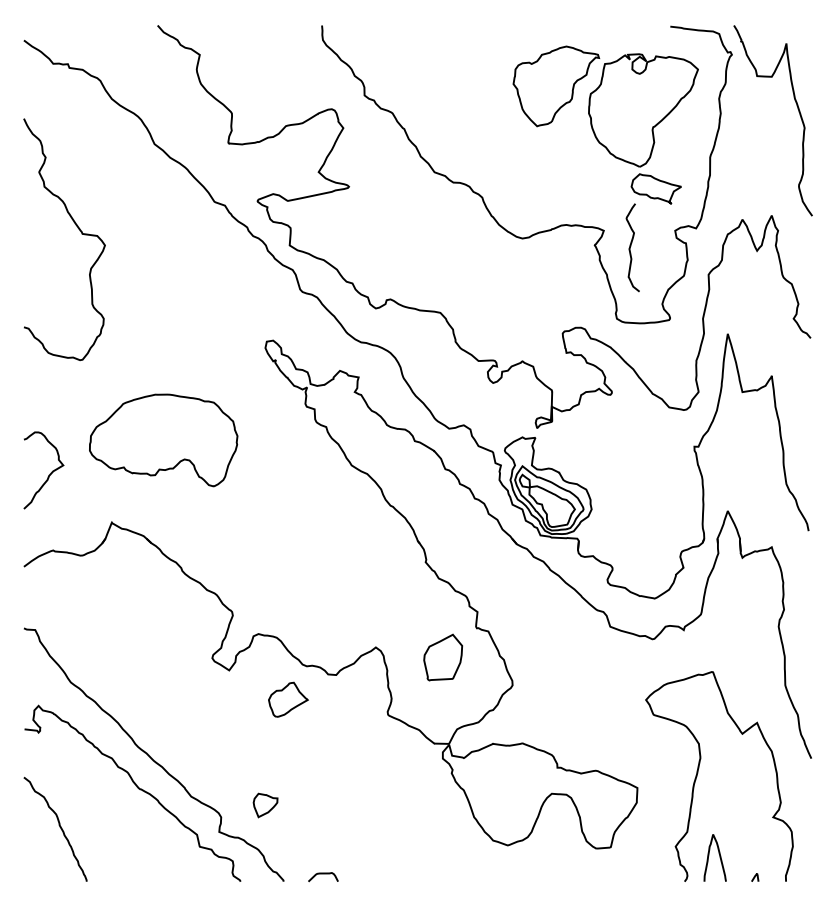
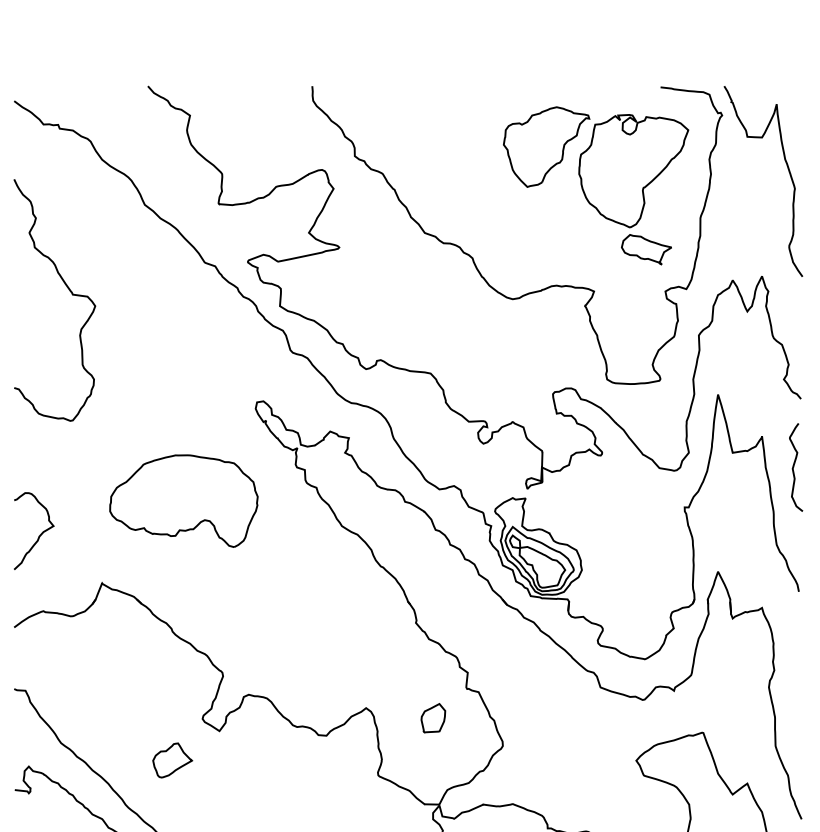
curve: (631, 246) -> (794, 466), moved
part: (163, 440) -> (183, 501), moved
part: (442, 657) -> (432, 718), size x0.62
part: (288, 699) -> (172, 760), moved

